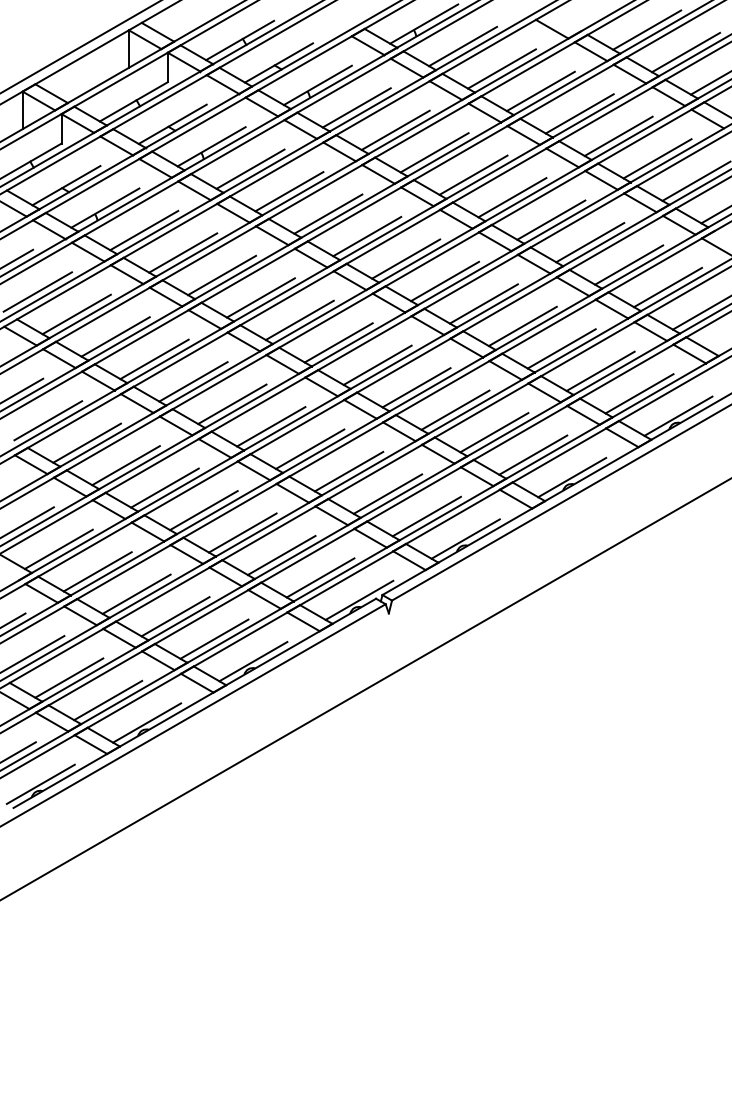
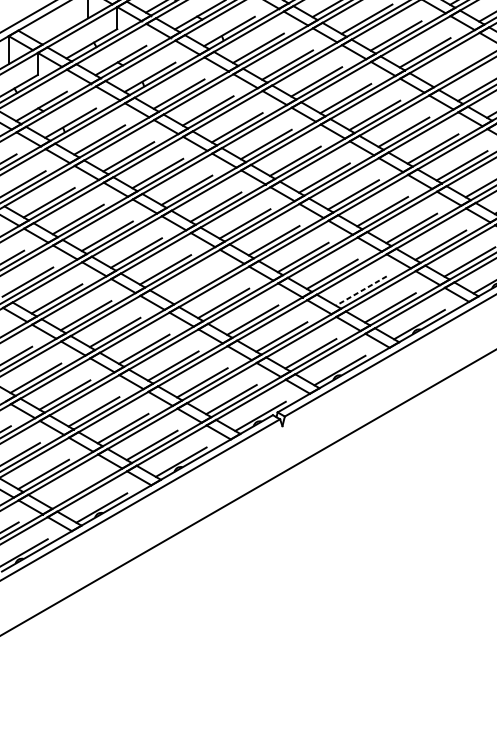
line: (618, 136) -> (454, 69), removed
line: (271, 426) -> (194, 286), removed
line: (493, 432) -> (360, 290), solid -> dashed
line: (108, 700) -> (72, 491), removed

